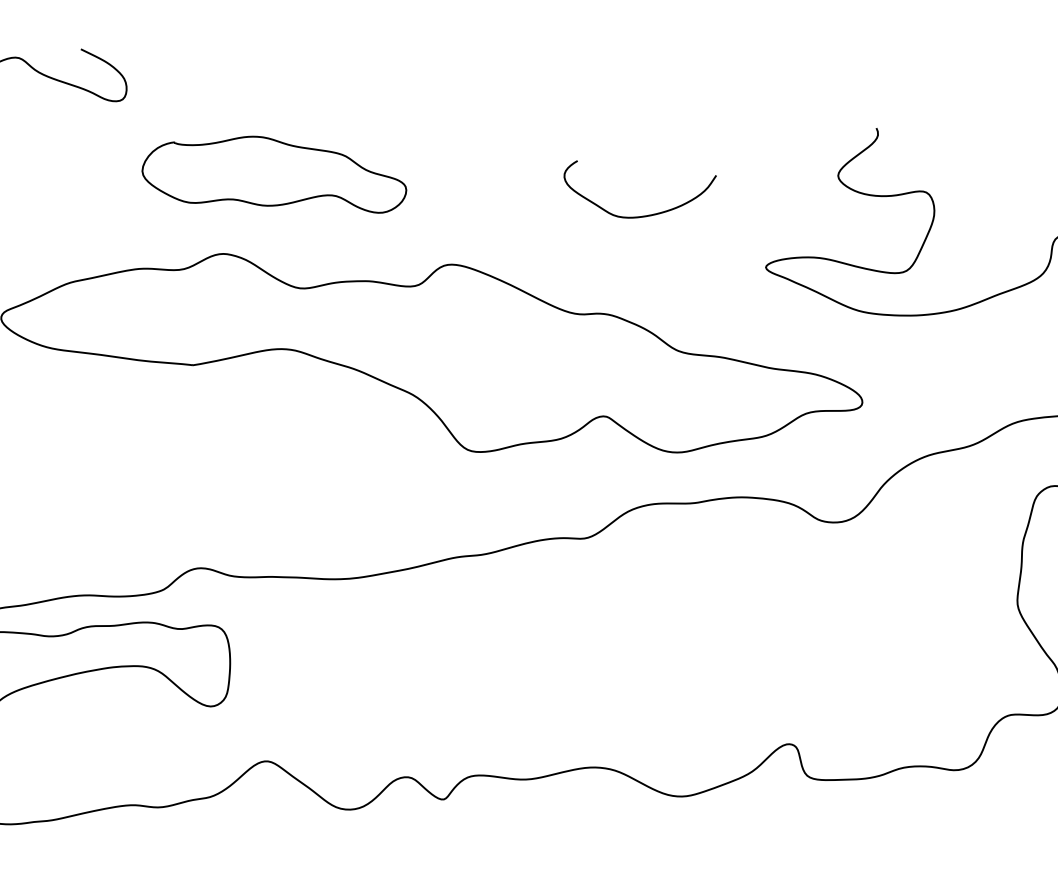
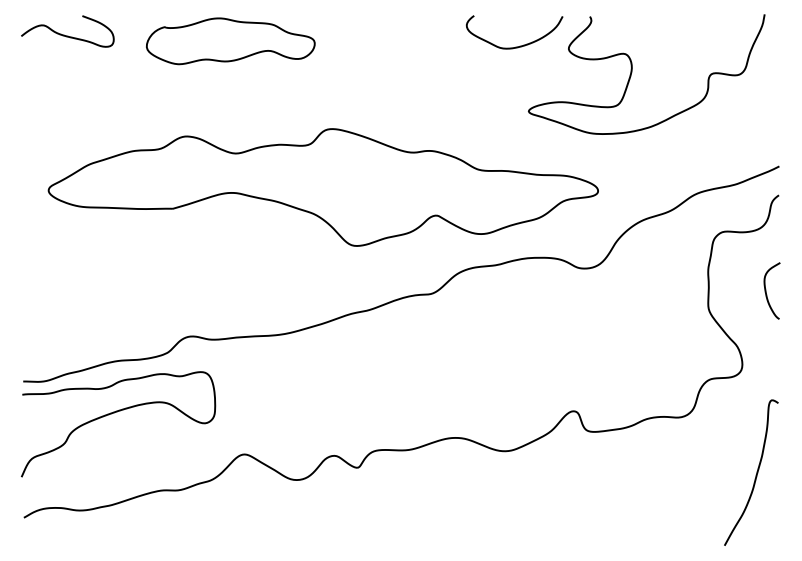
part: (274, 174) -> (230, 41), moved
curve: (637, 215) -> (515, 46), moved

